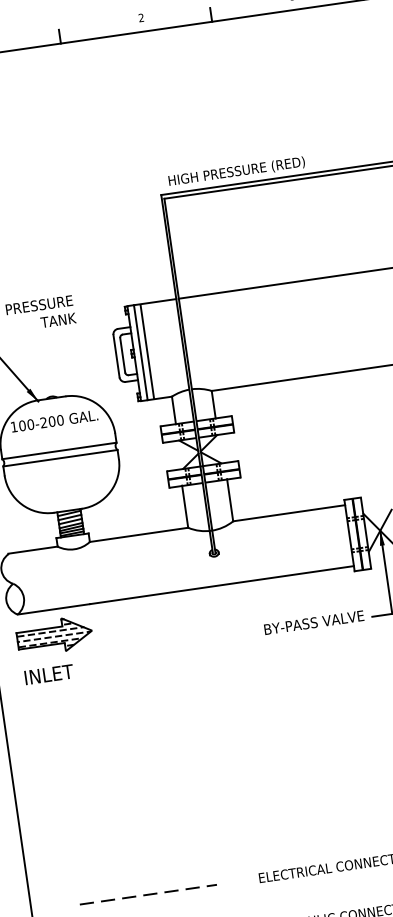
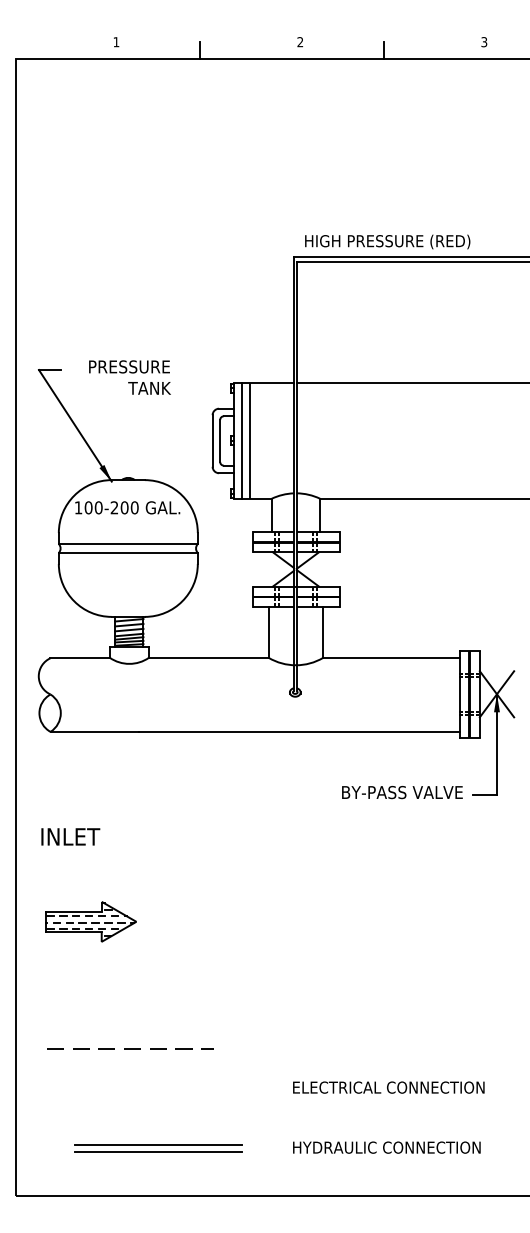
part: (54, 635) -> (90, 921), moved
text: (48, 674) -> (70, 836), moved
line: (148, 894) -> (130, 1048), moved

